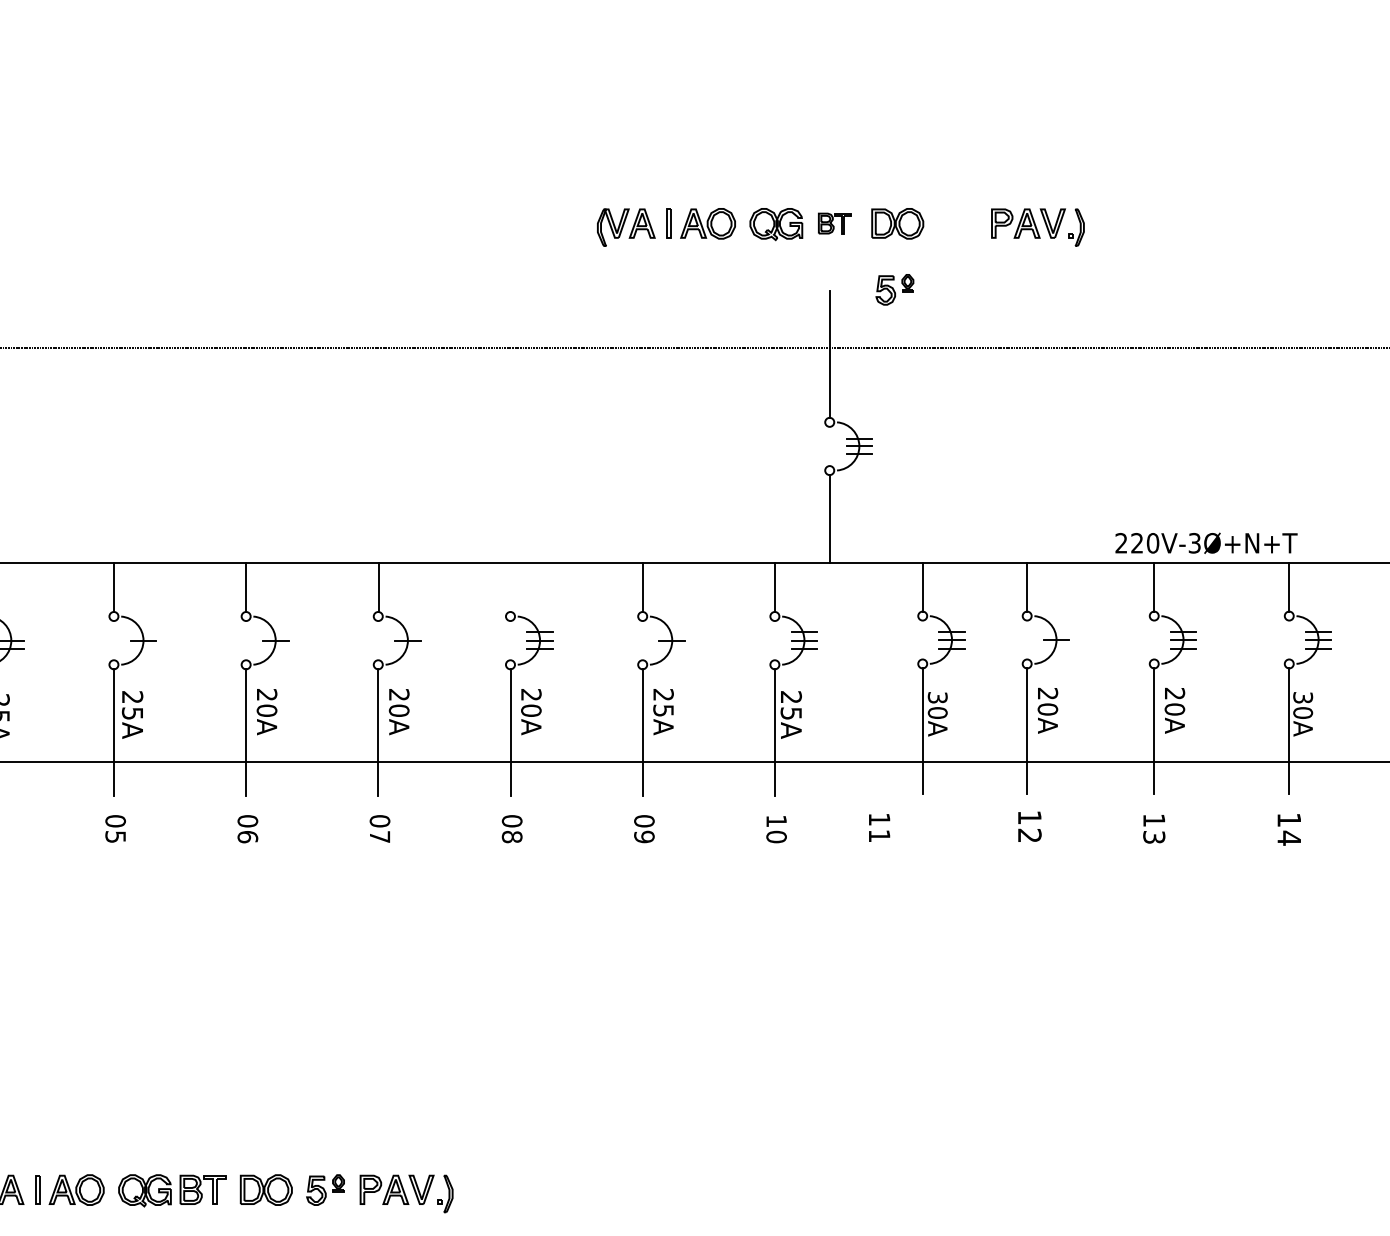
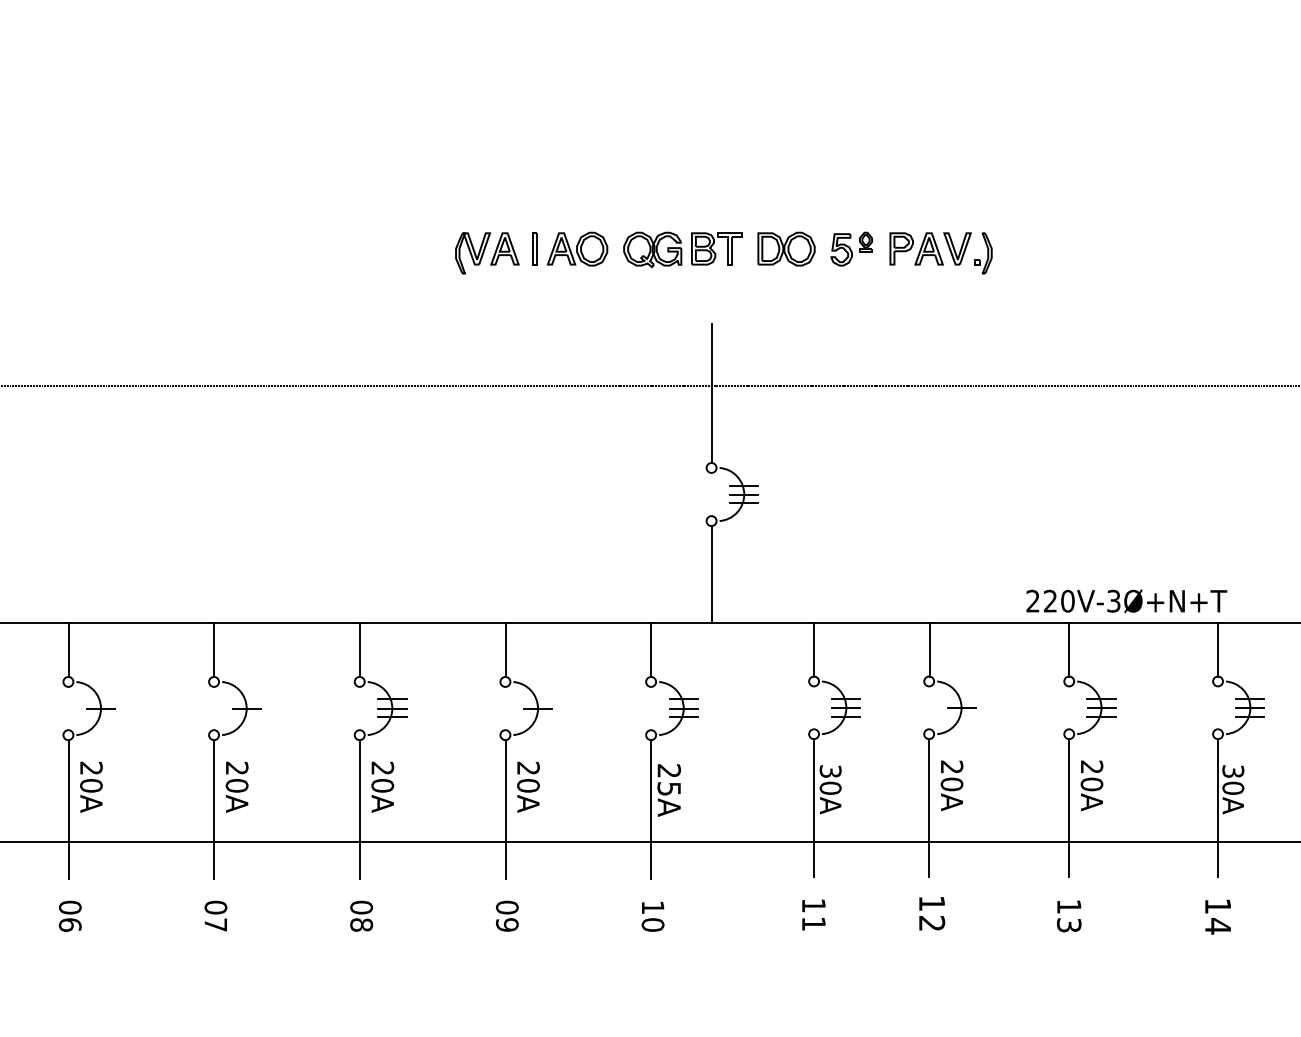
part: (834, 223) -> (716, 248), size x1.43
part: (894, 289) -> (851, 248), moved
line: (510, 587) -> (359, 649), added
text: (663, 710) -> (528, 785), 25A -> 20A
text: (879, 827) -> (813, 914), moved

